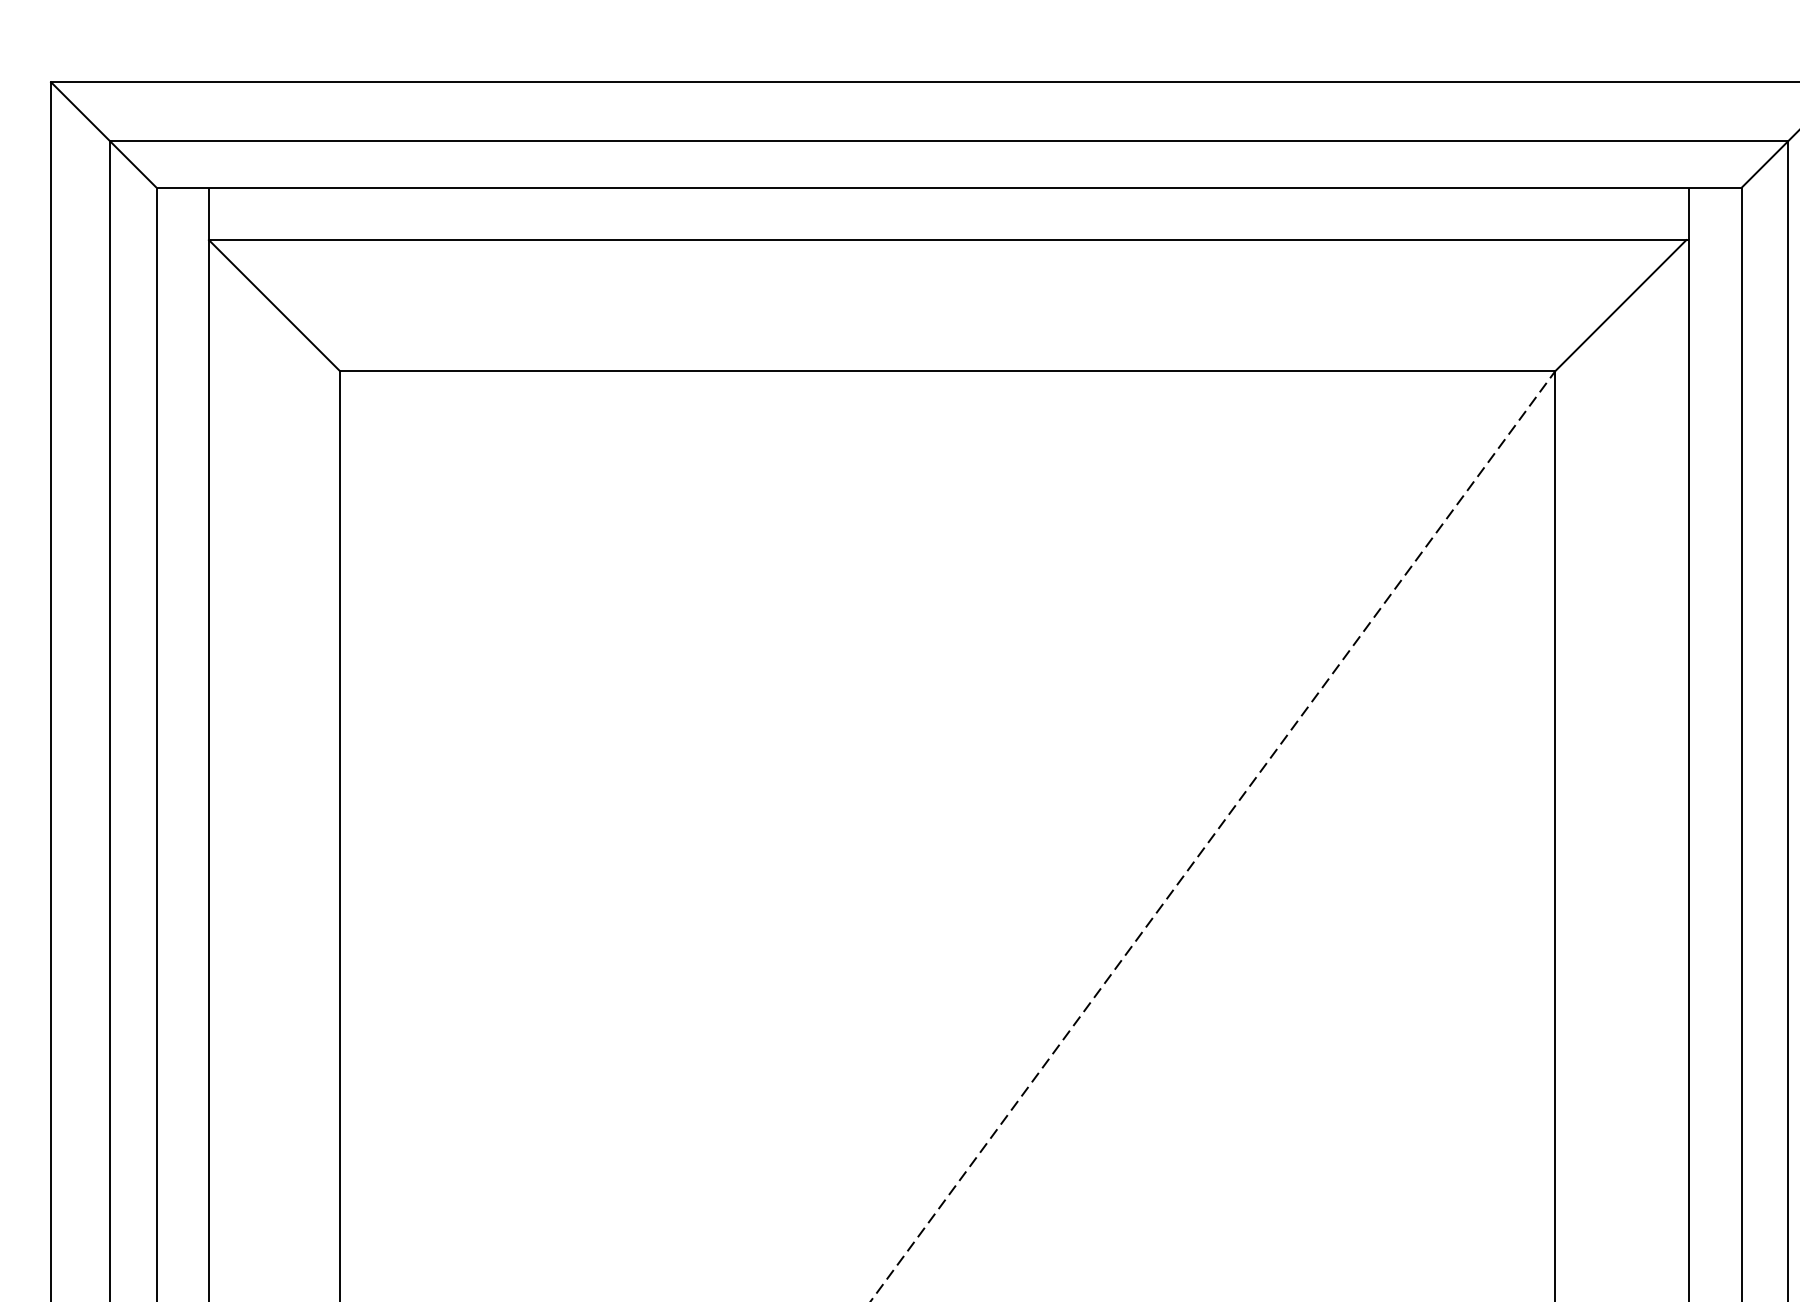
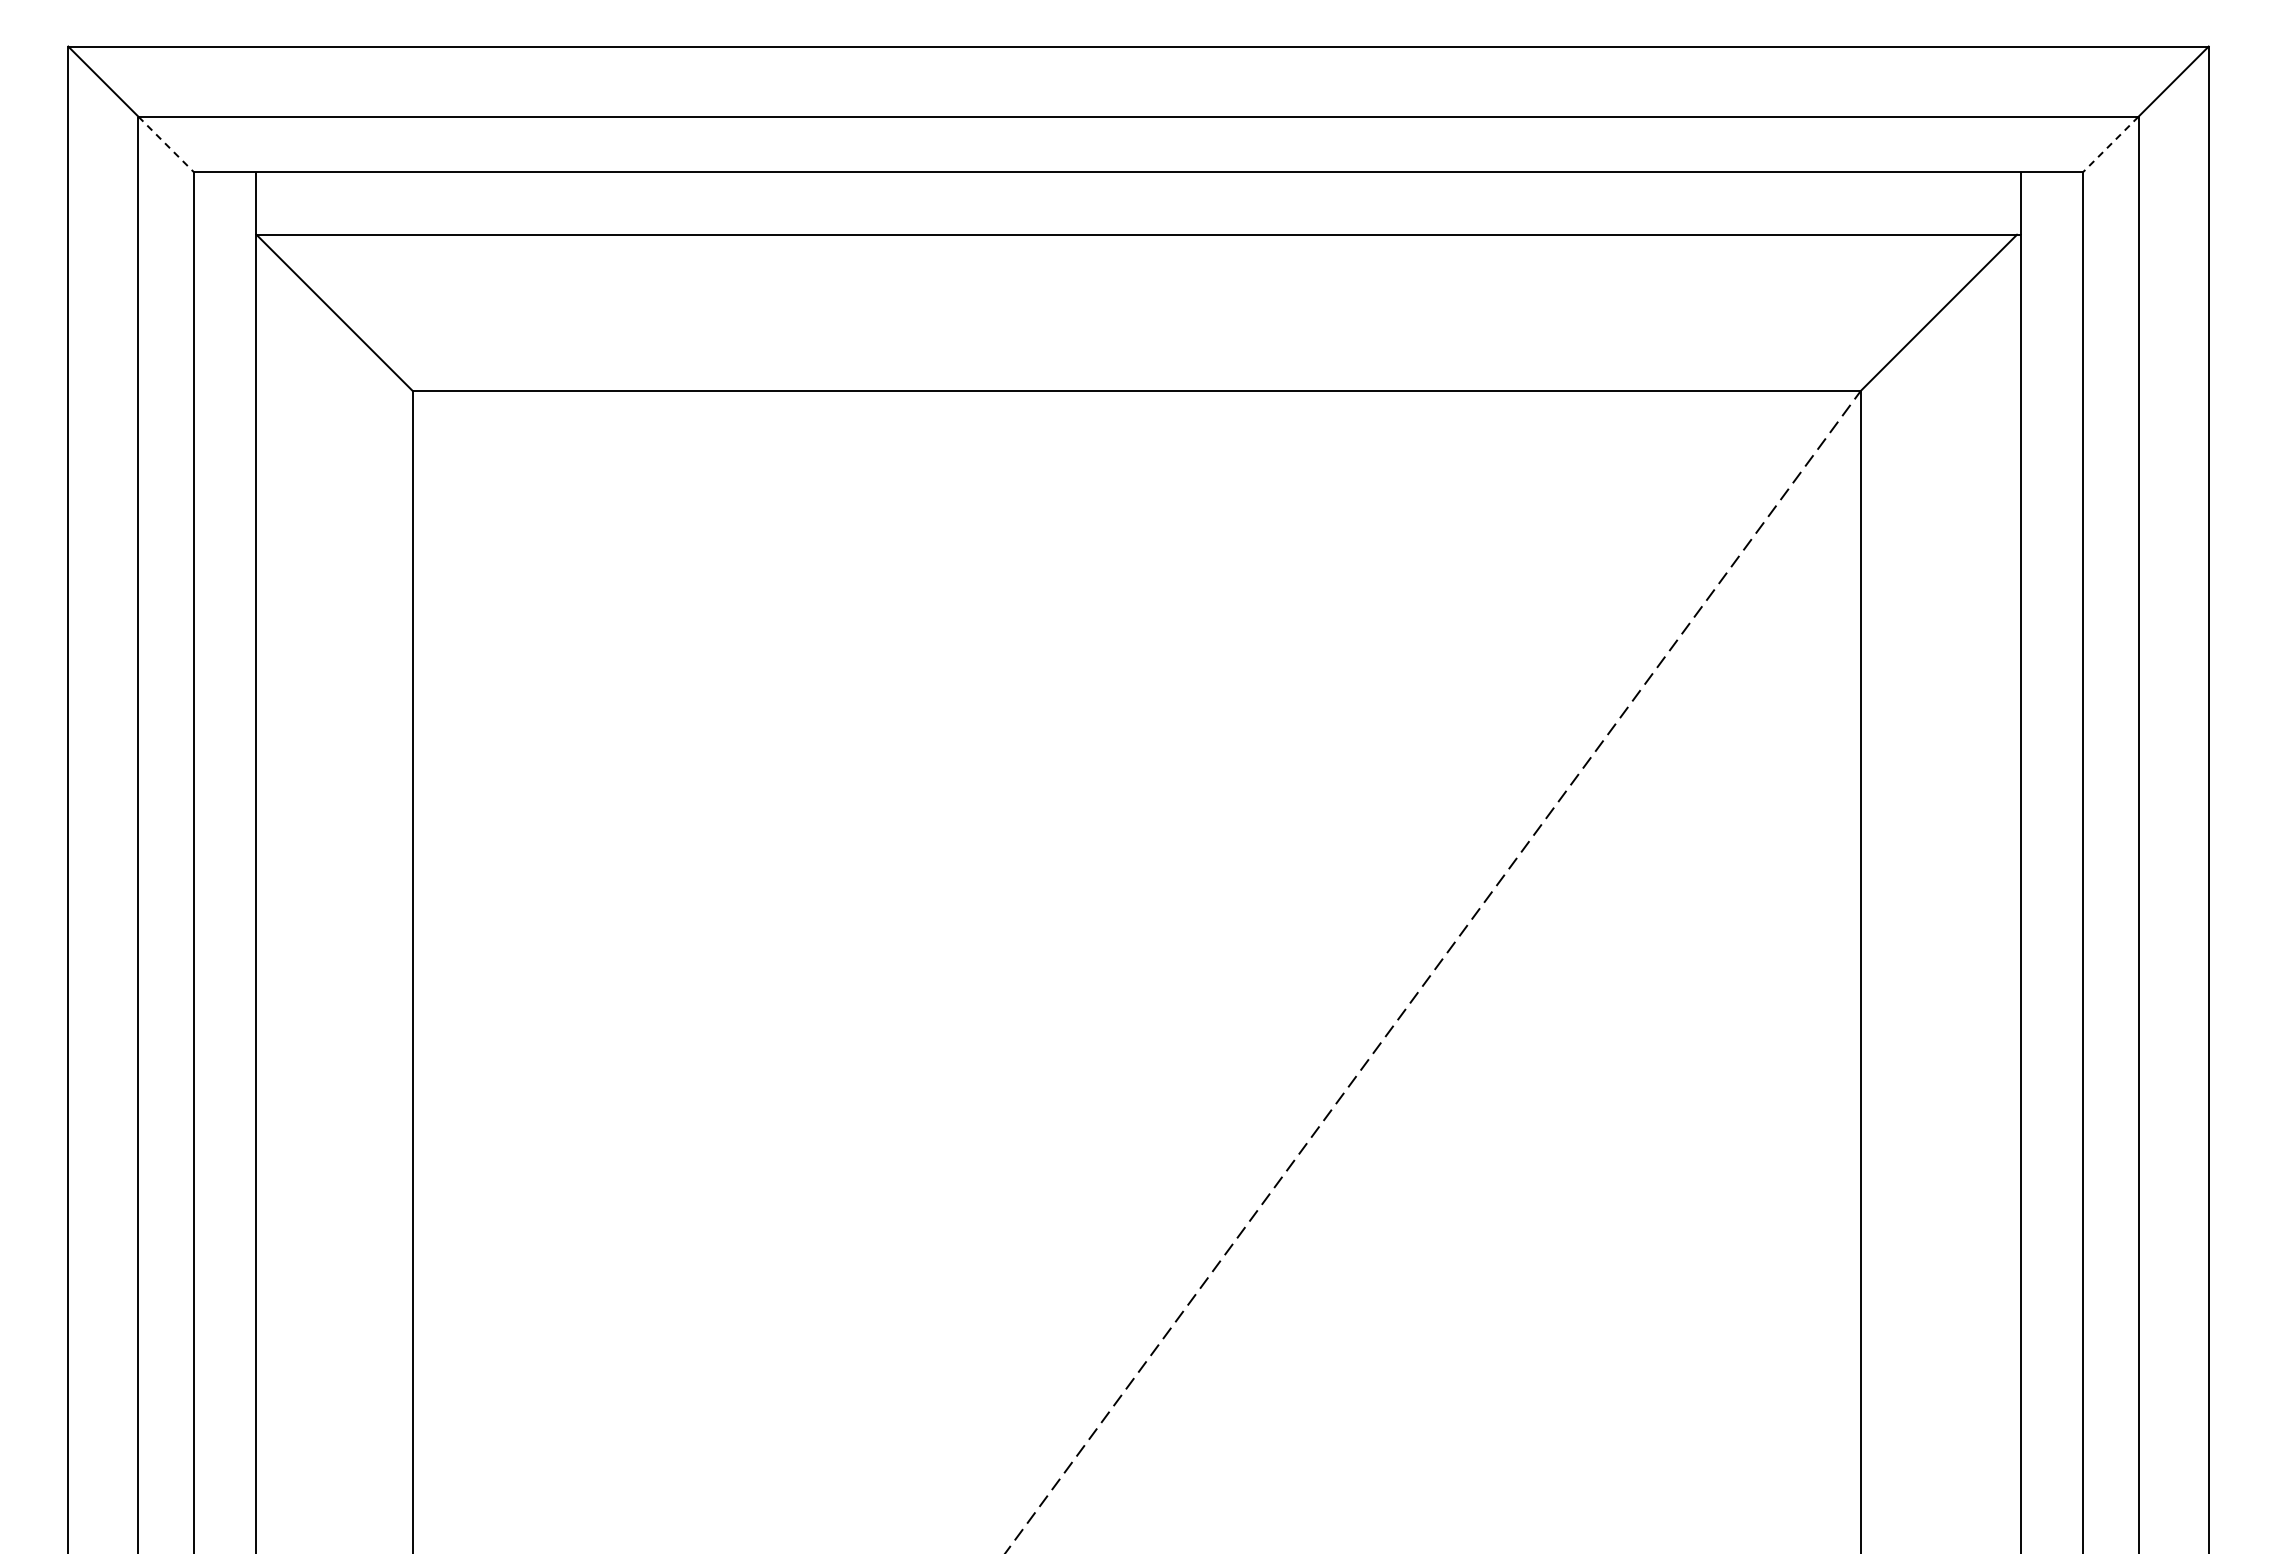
line: (133, 164) -> (166, 144), solid -> dashed
line: (1764, 164) -> (2110, 144), solid -> dashed

